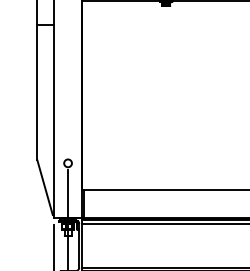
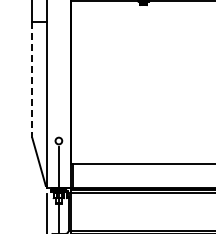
line: (37, 93) -> (32, 80), solid -> dashed

